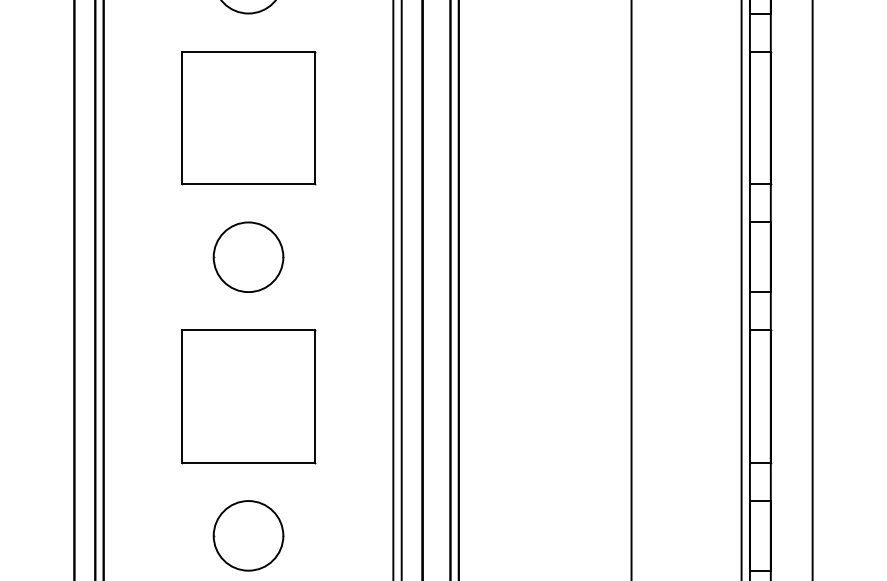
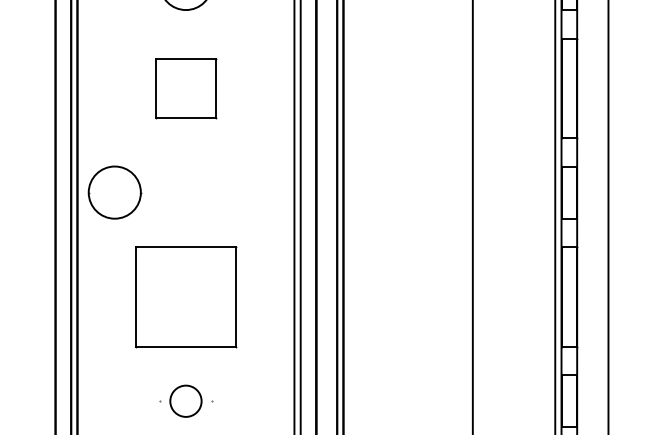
part: (248, 118) -> (185, 88), size x0.6
part: (248, 256) -> (114, 192), moved
circle: (248, 535) -> (185, 401), size x0.6

